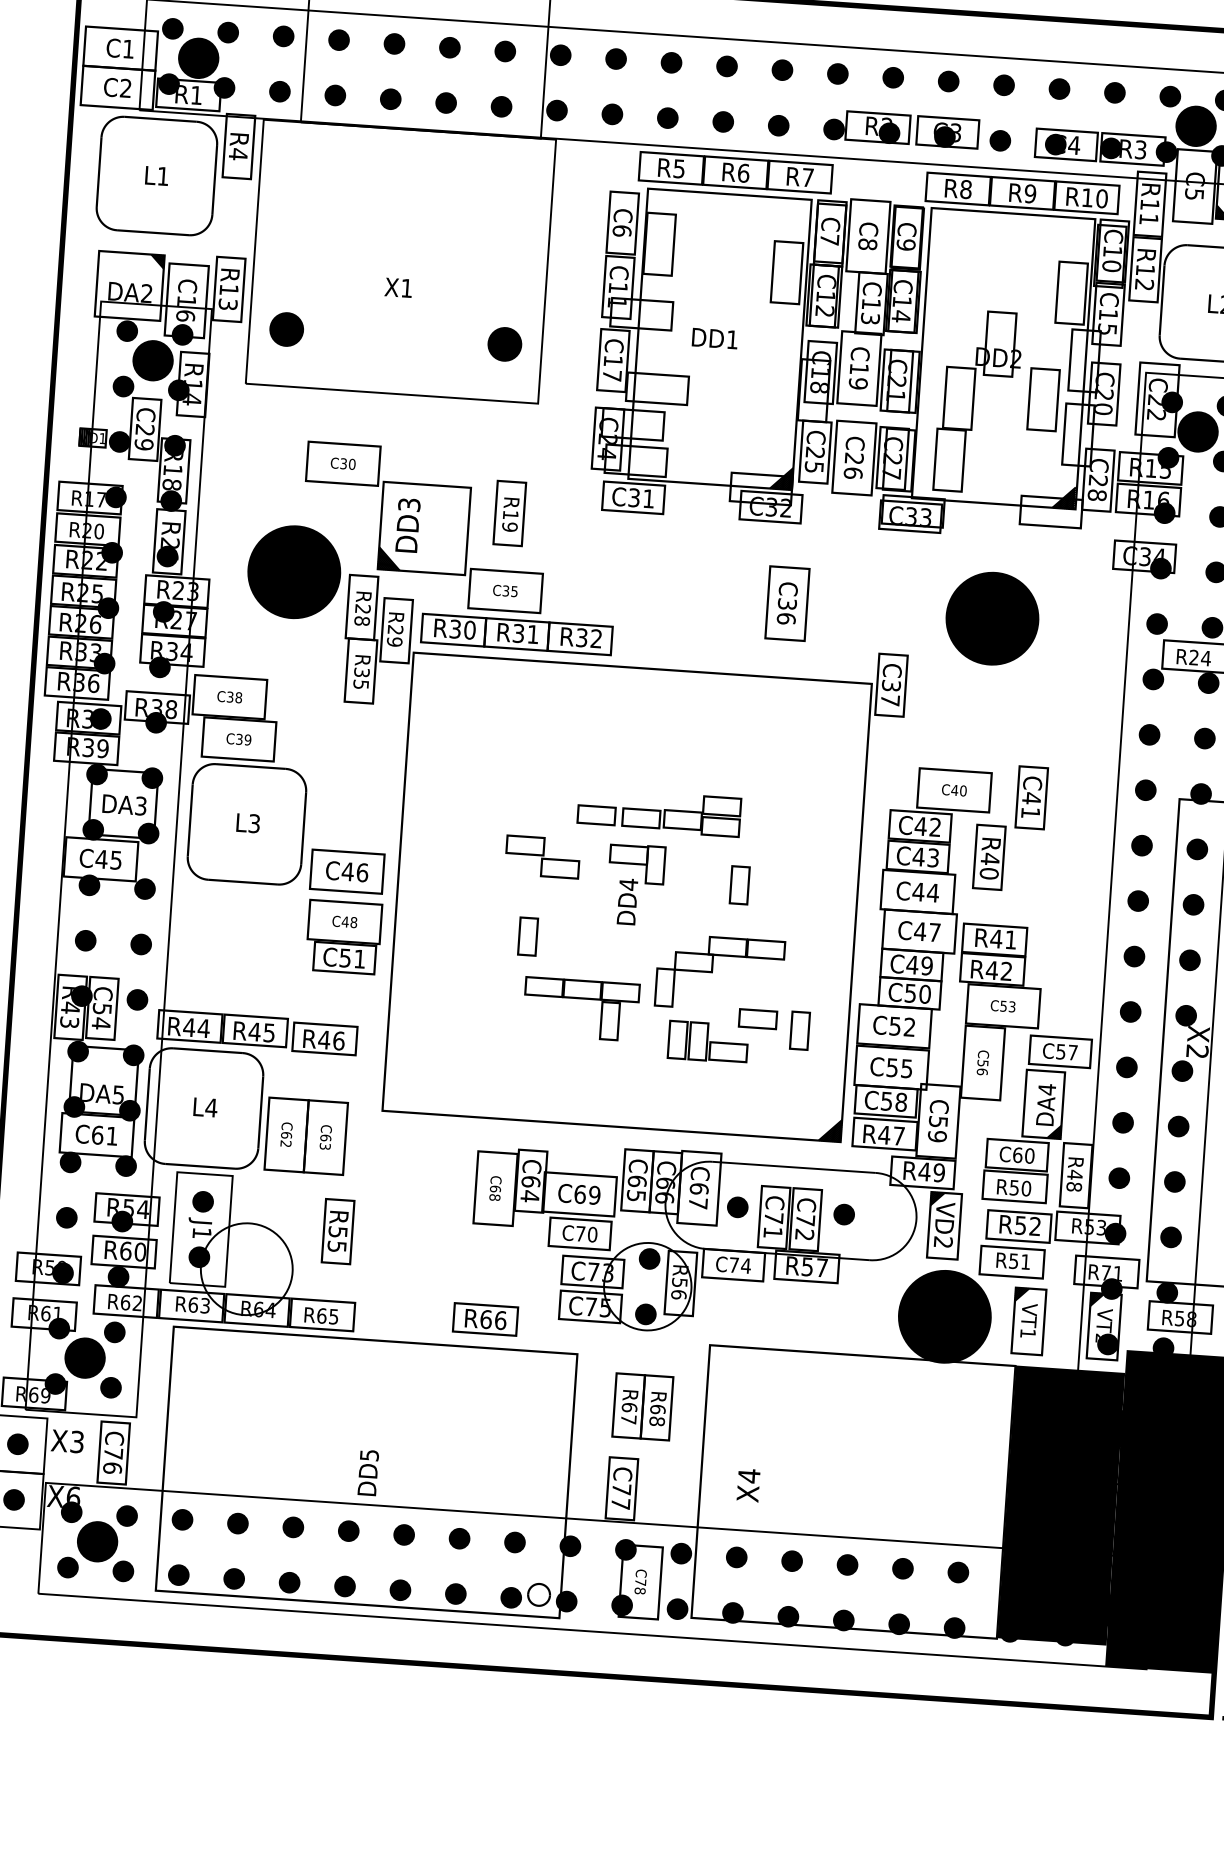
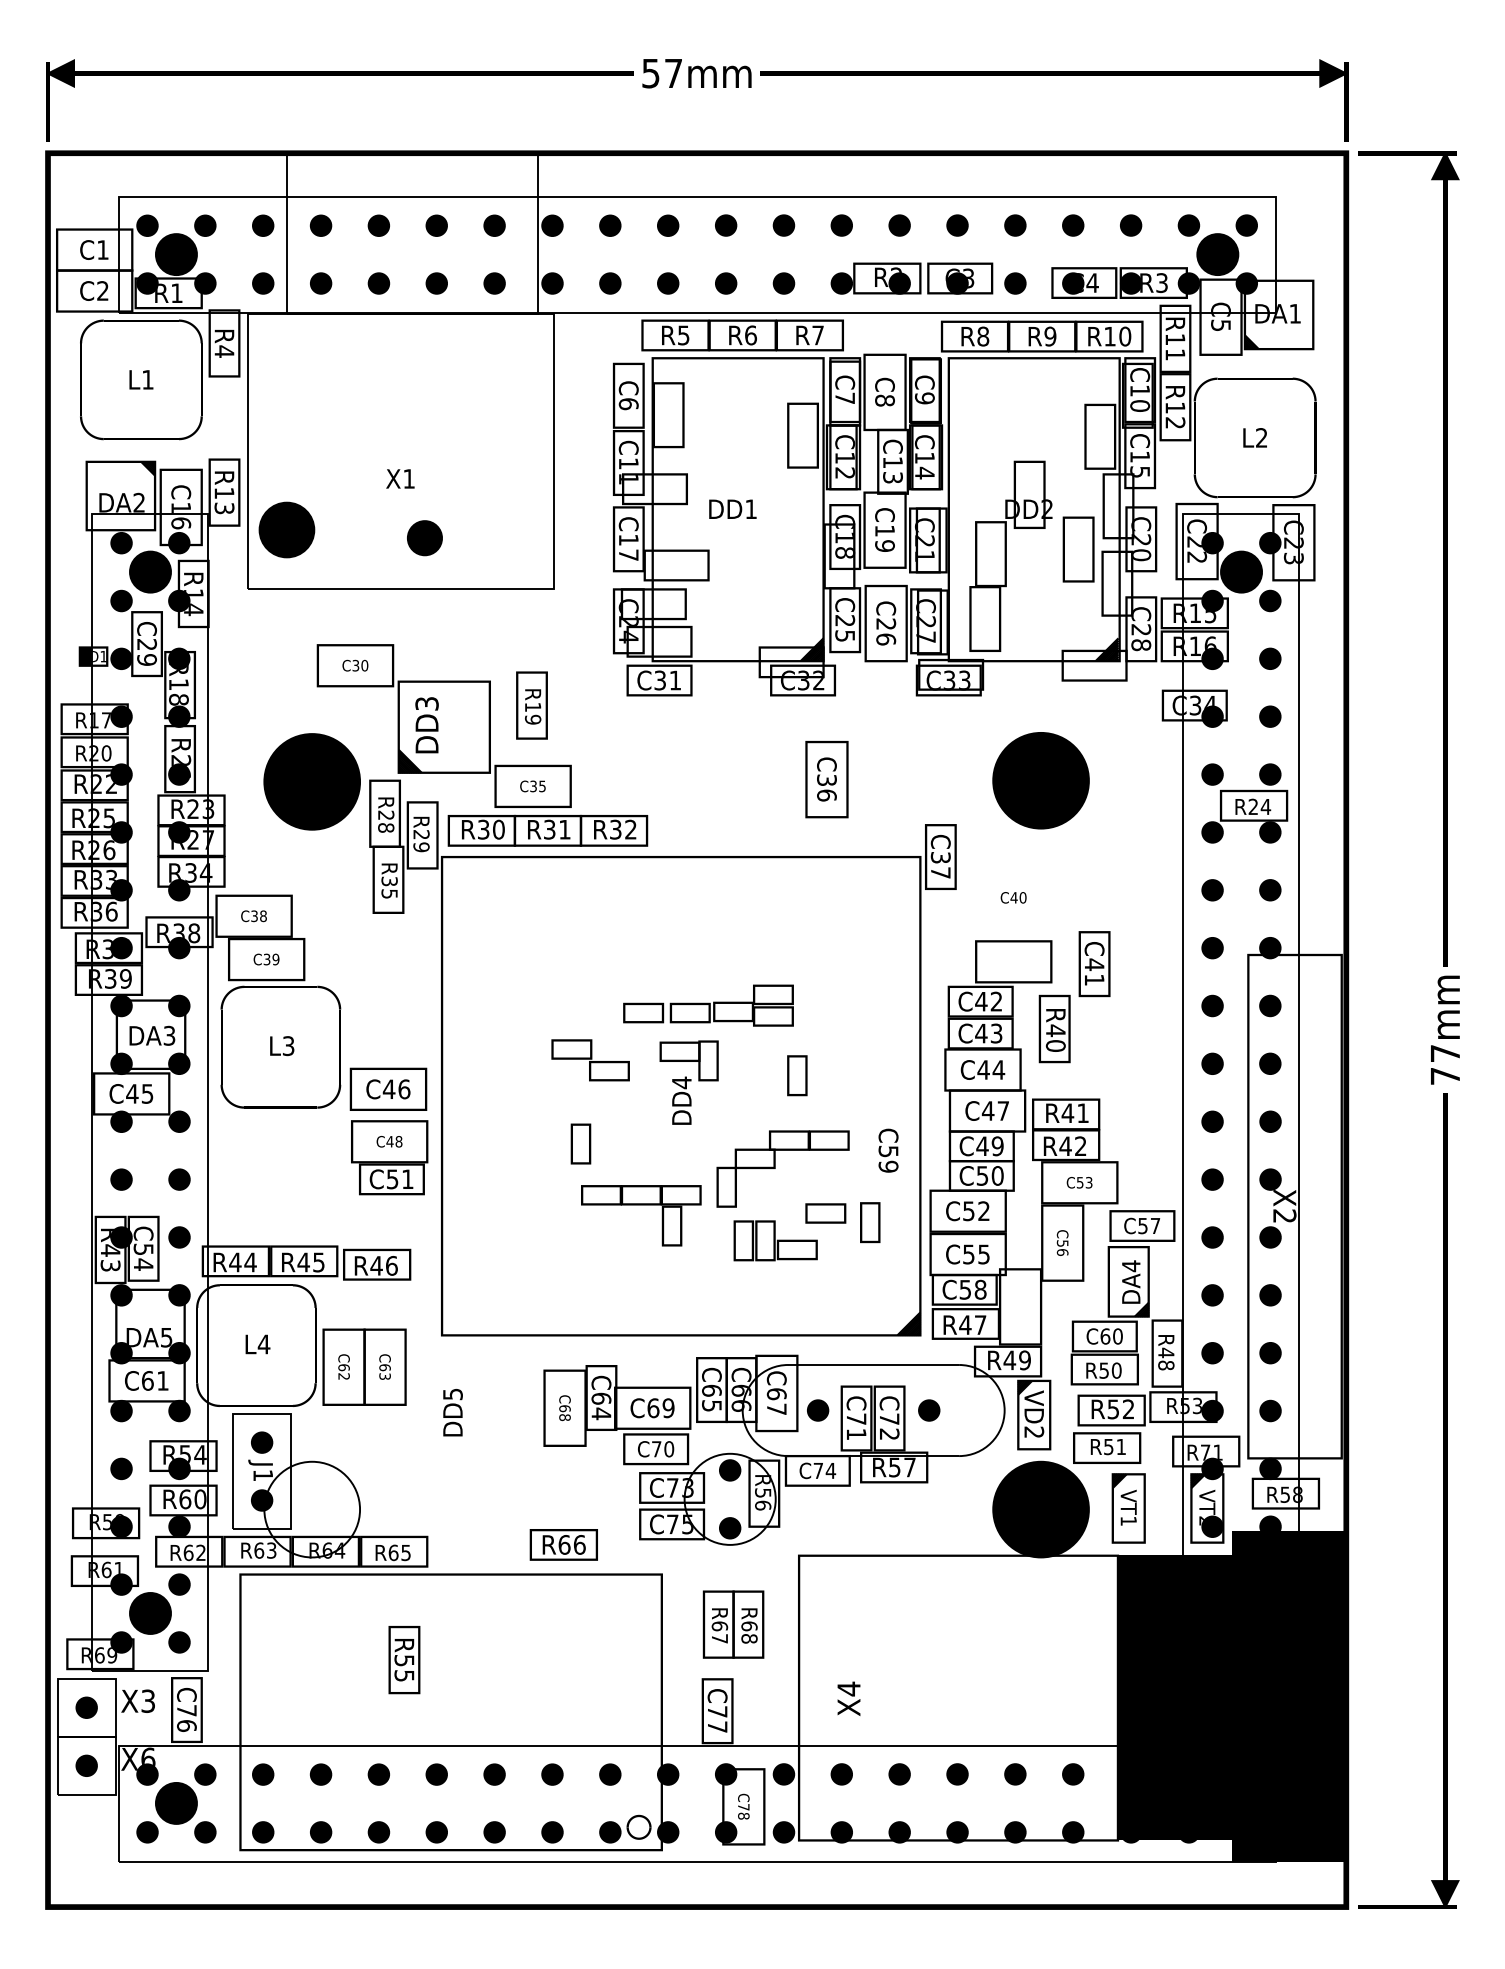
part: (287, 329) -> (287, 530), size x1.6
part: (504, 344) -> (424, 538), moved
text: (954, 790) -> (1013, 897), moved
text: (938, 1120) -> (888, 1150), moved
text: (338, 1232) -> (404, 1660), moved
text: (367, 1472) -> (452, 1412), moved

